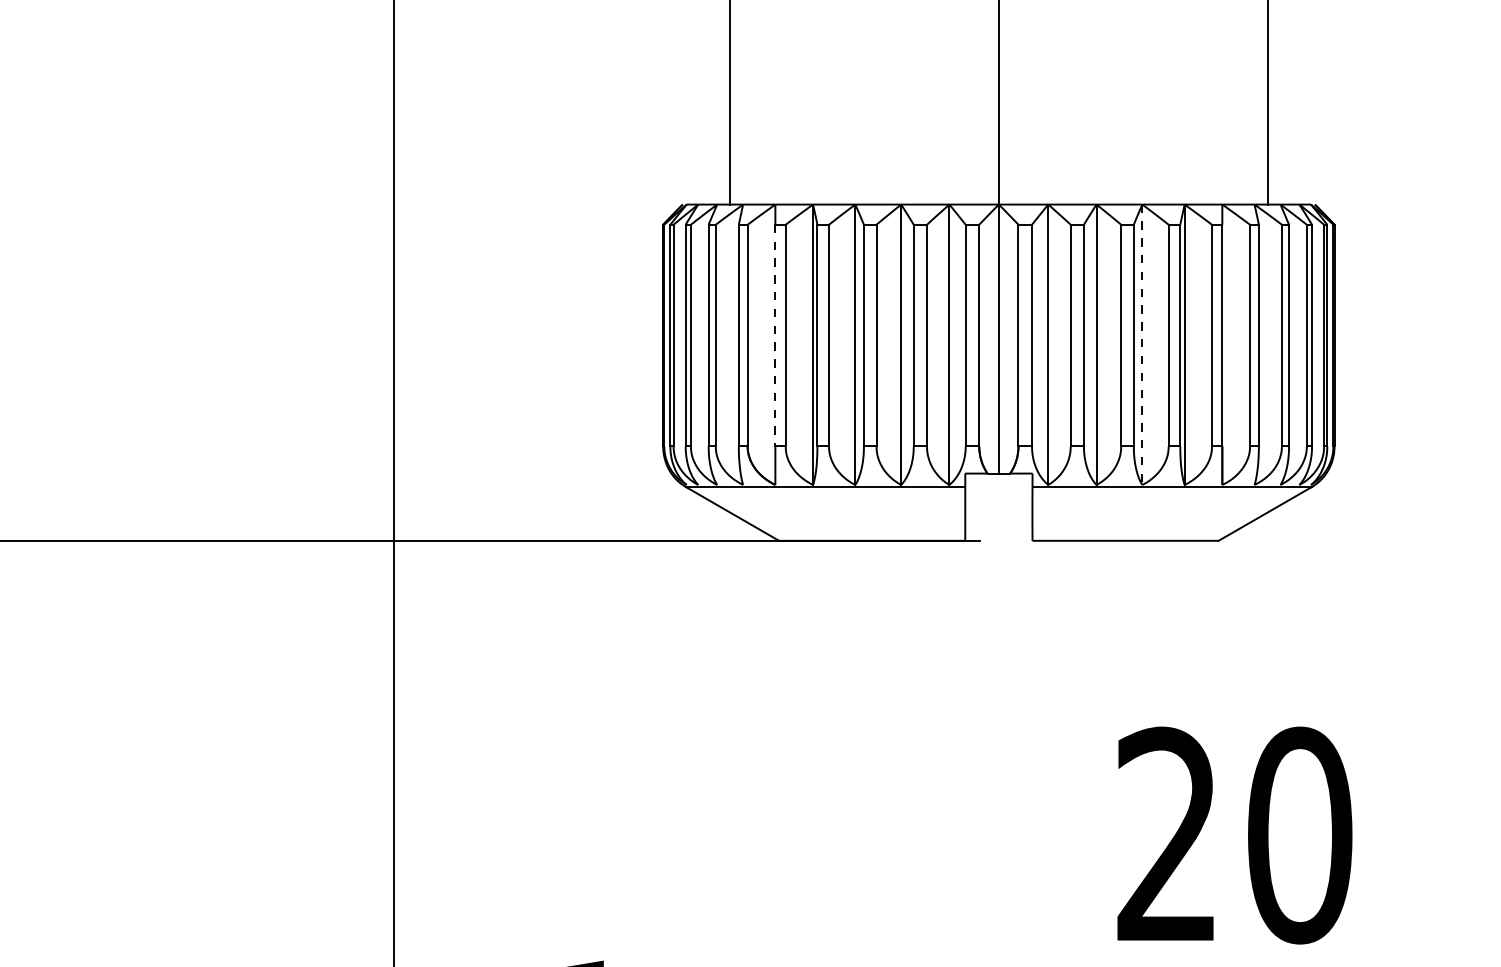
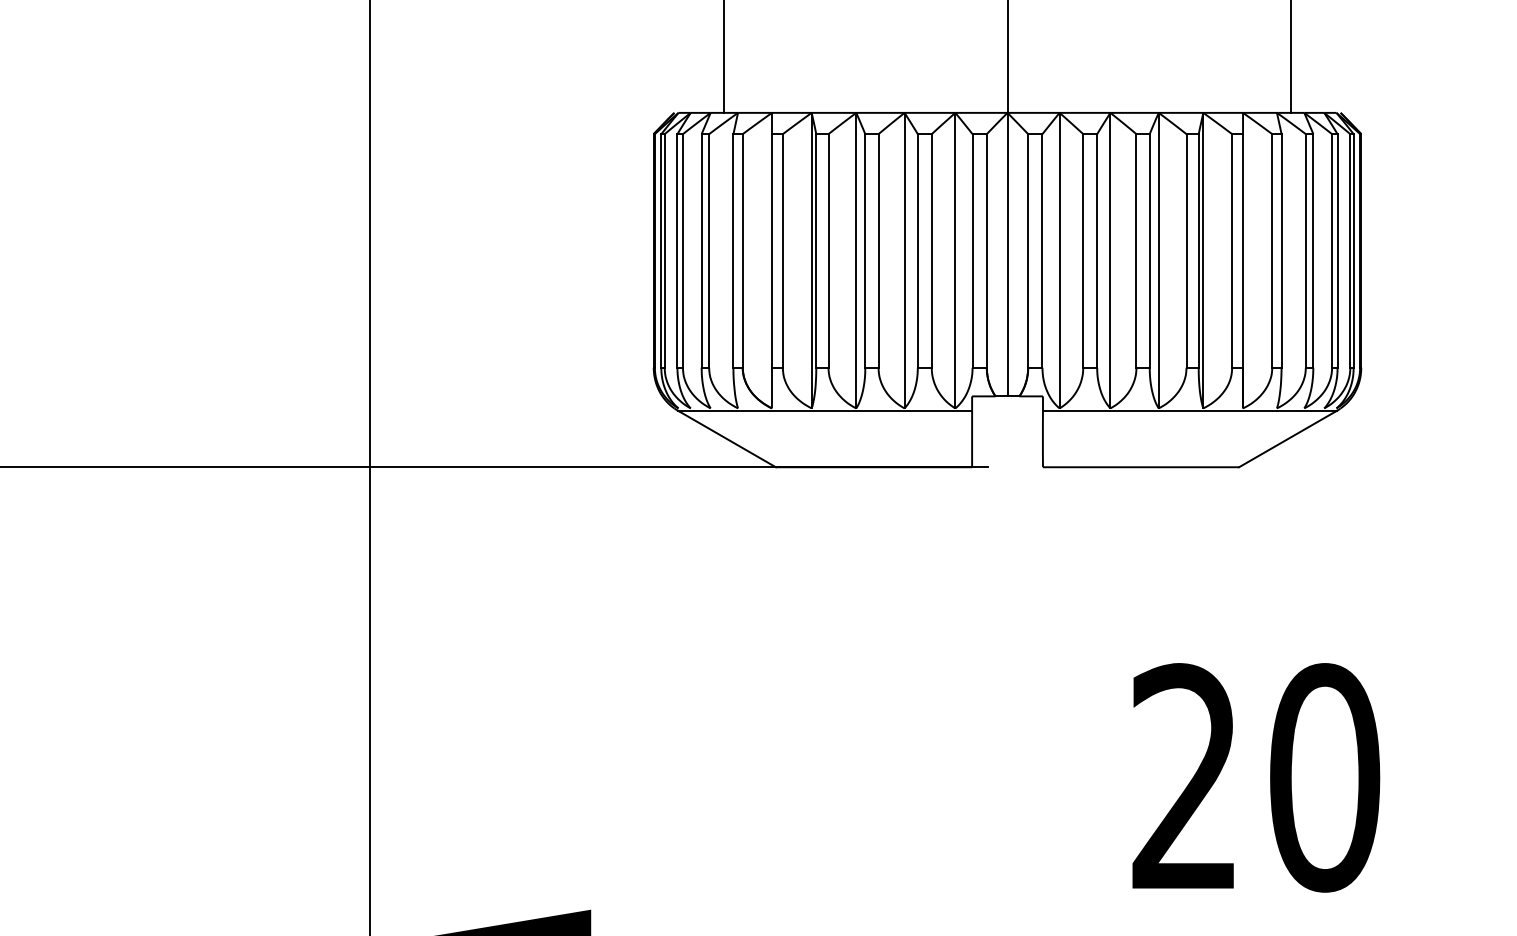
line: (775, 335) -> (772, 250), dashed -> solid
line: (1142, 345) -> (1158, 261), dashed -> solid

